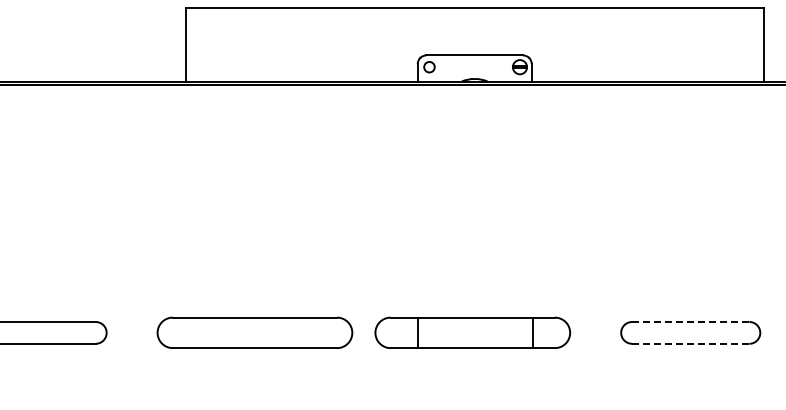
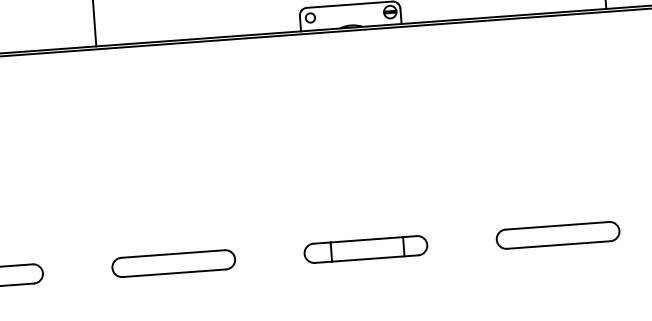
line: (690, 322) -> (557, 226), dashed -> solid
part: (254, 332) -> (173, 263), size x0.71
part: (472, 332) -> (365, 249), size x0.71
line: (690, 343) -> (558, 244), dashed -> solid

